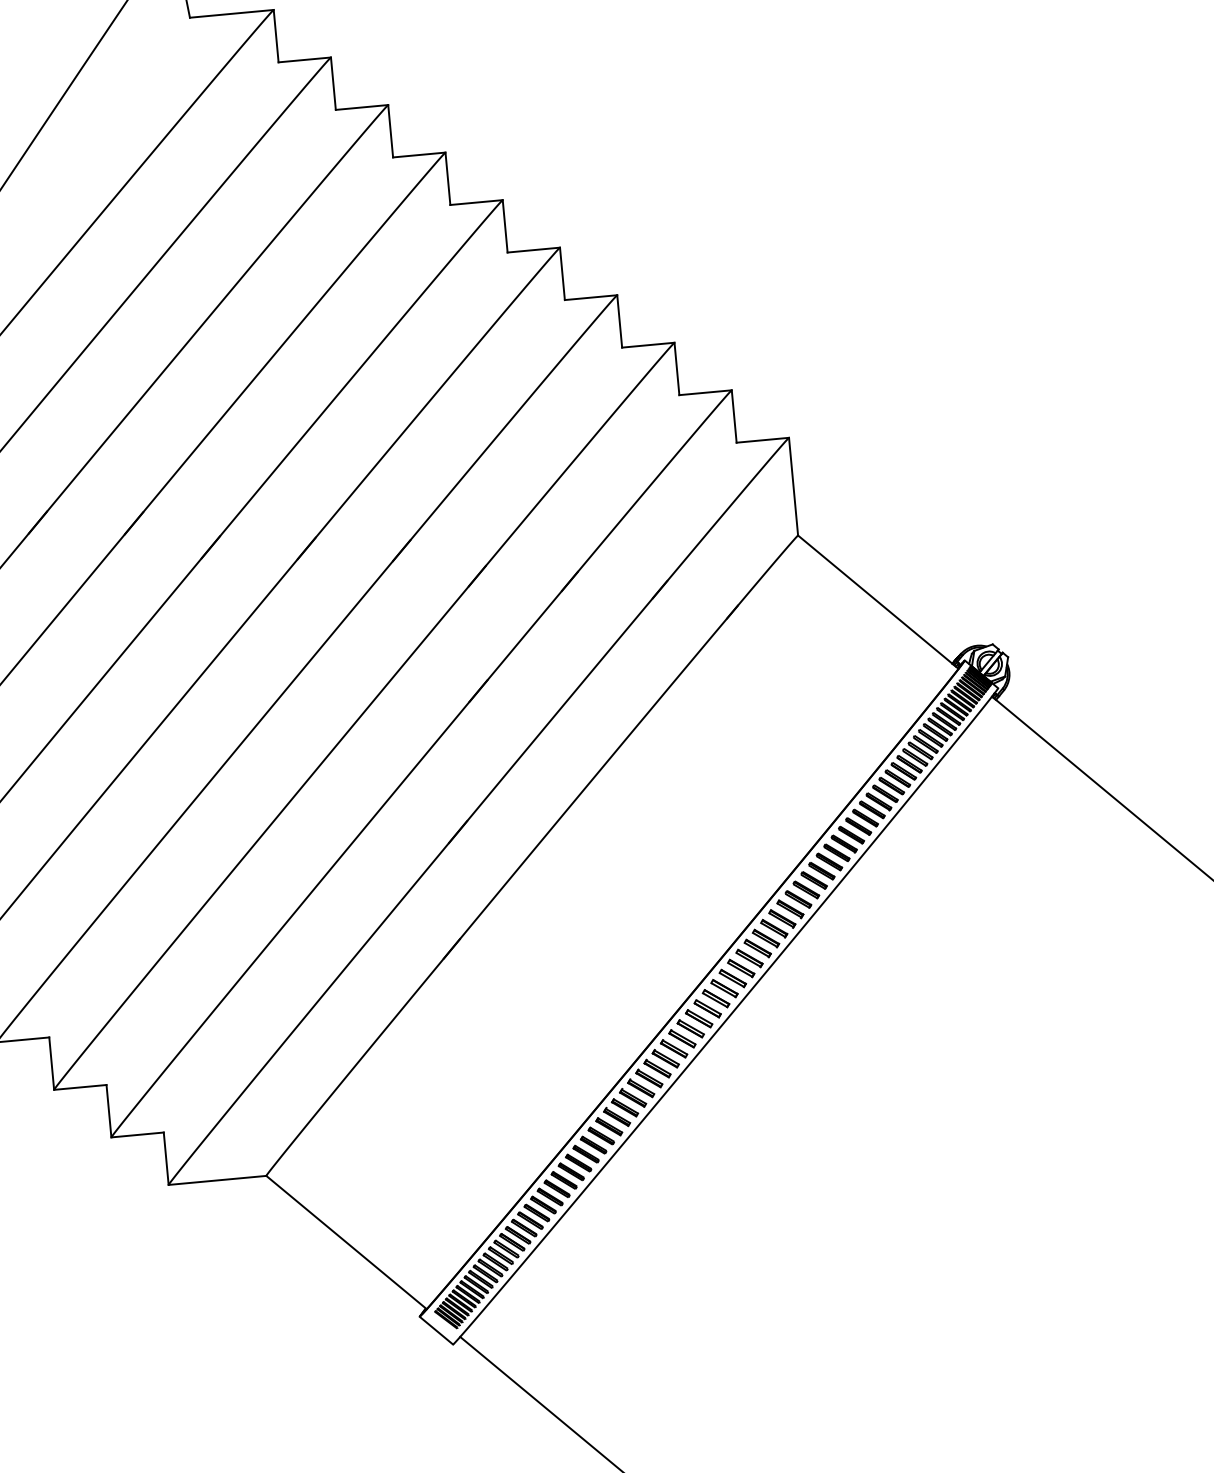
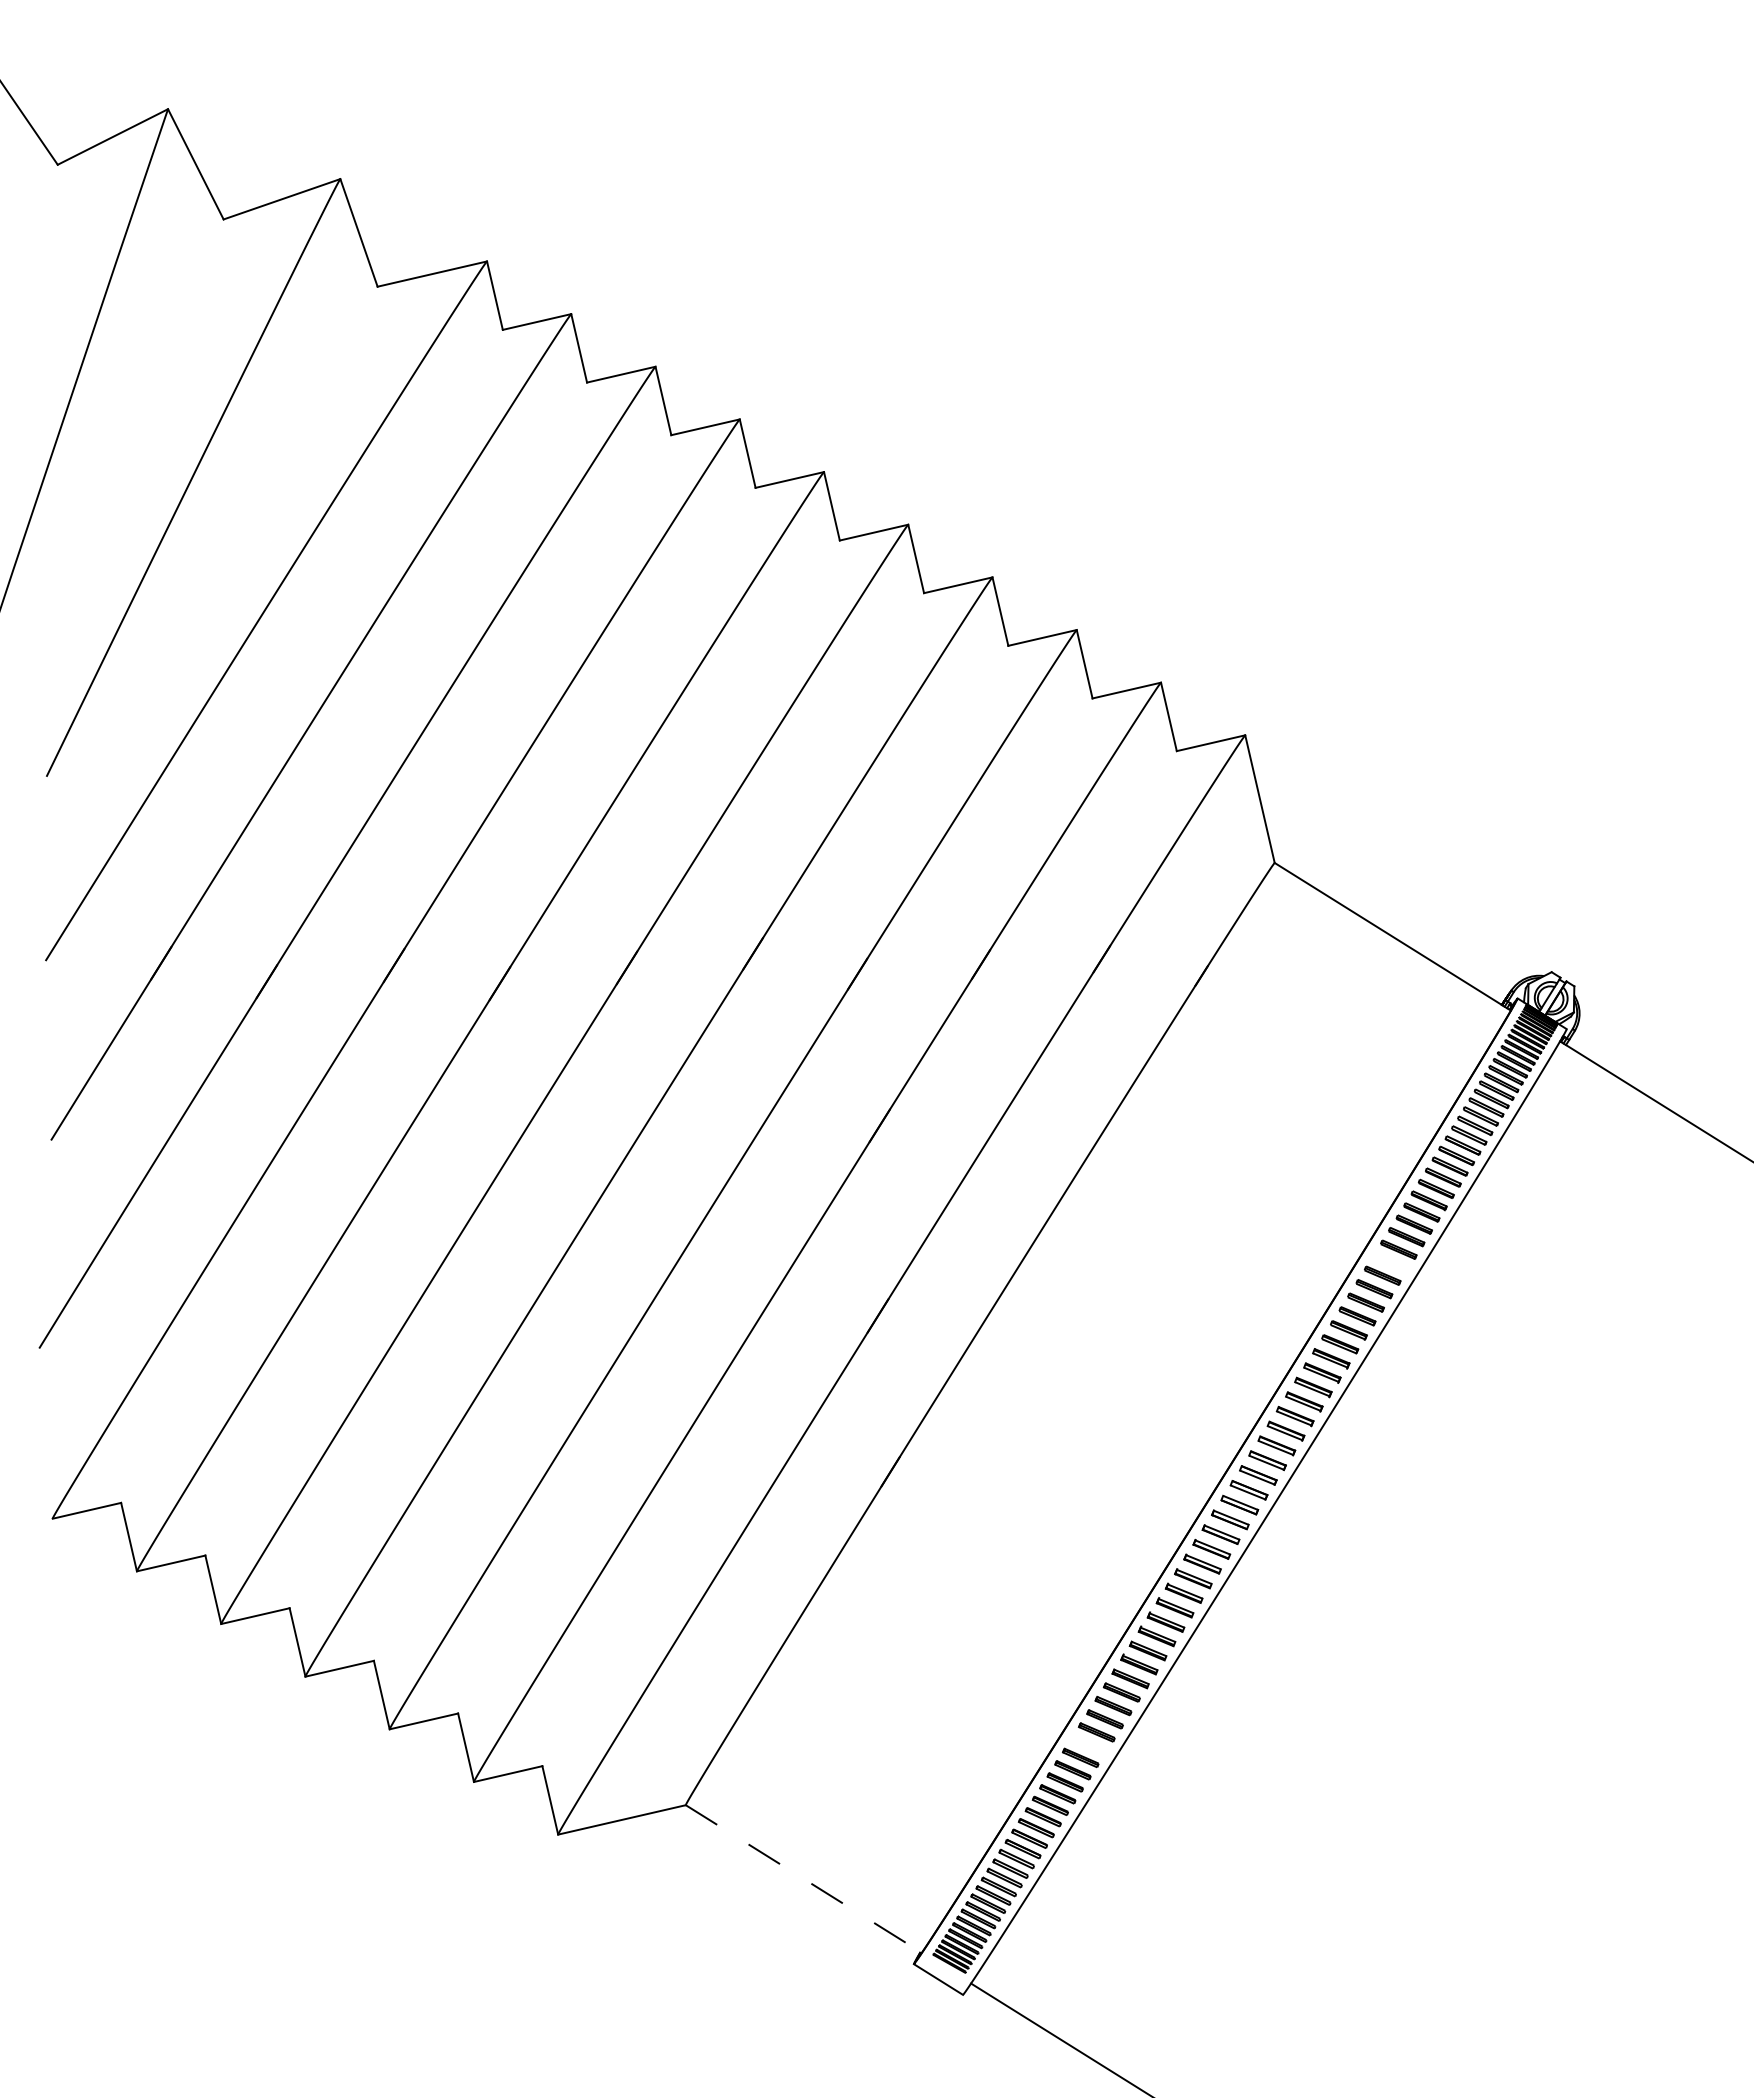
part: (843, 843) -> (1390, 1262), removed
part: (571, 1172) -> (1088, 1745), removed
line: (346, 1242) -> (804, 1879), solid -> dashed

